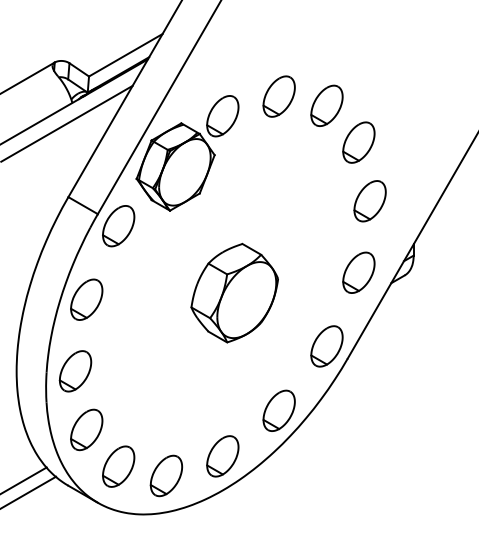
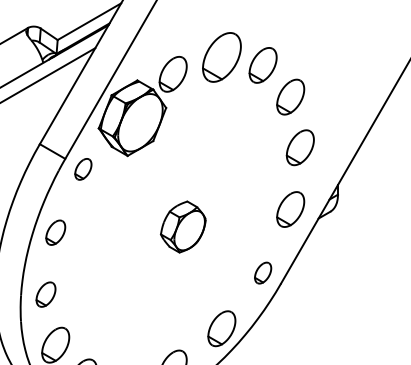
part: (278, 96) -> (221, 57), size x1.4
part: (118, 226) -> (83, 169), size x0.6
part: (234, 292) -> (183, 226), size x0.6
part: (86, 299) -> (55, 232), size x0.7
part: (326, 346) -> (262, 273), size x0.6
part: (75, 371) -> (46, 294), size x0.7

